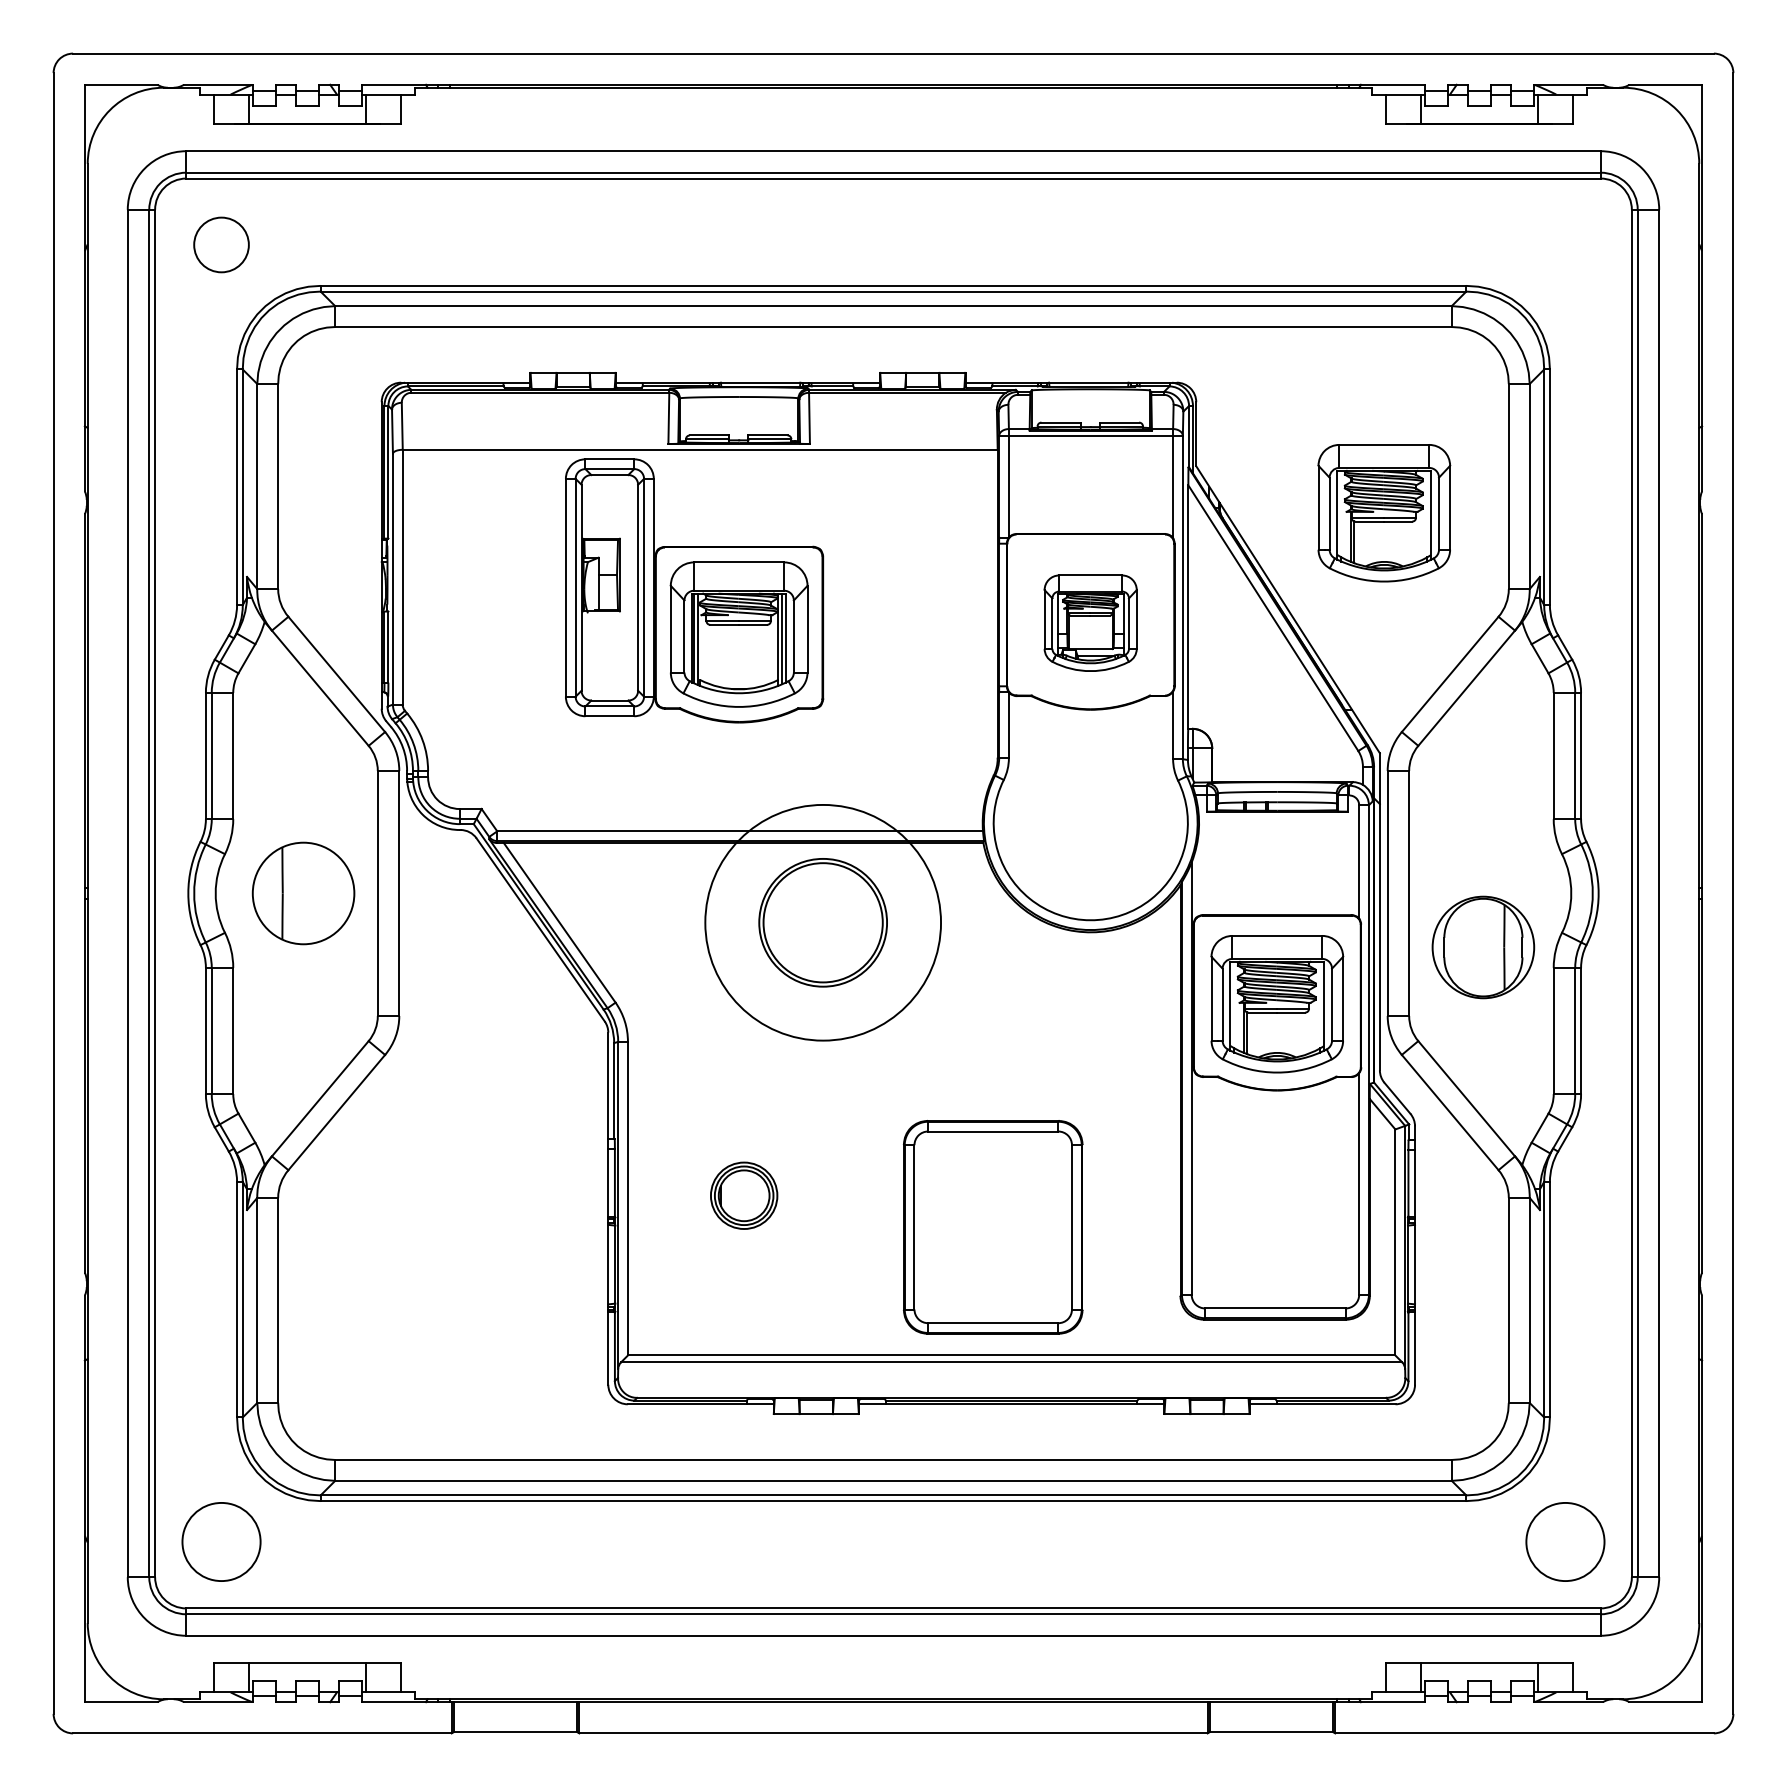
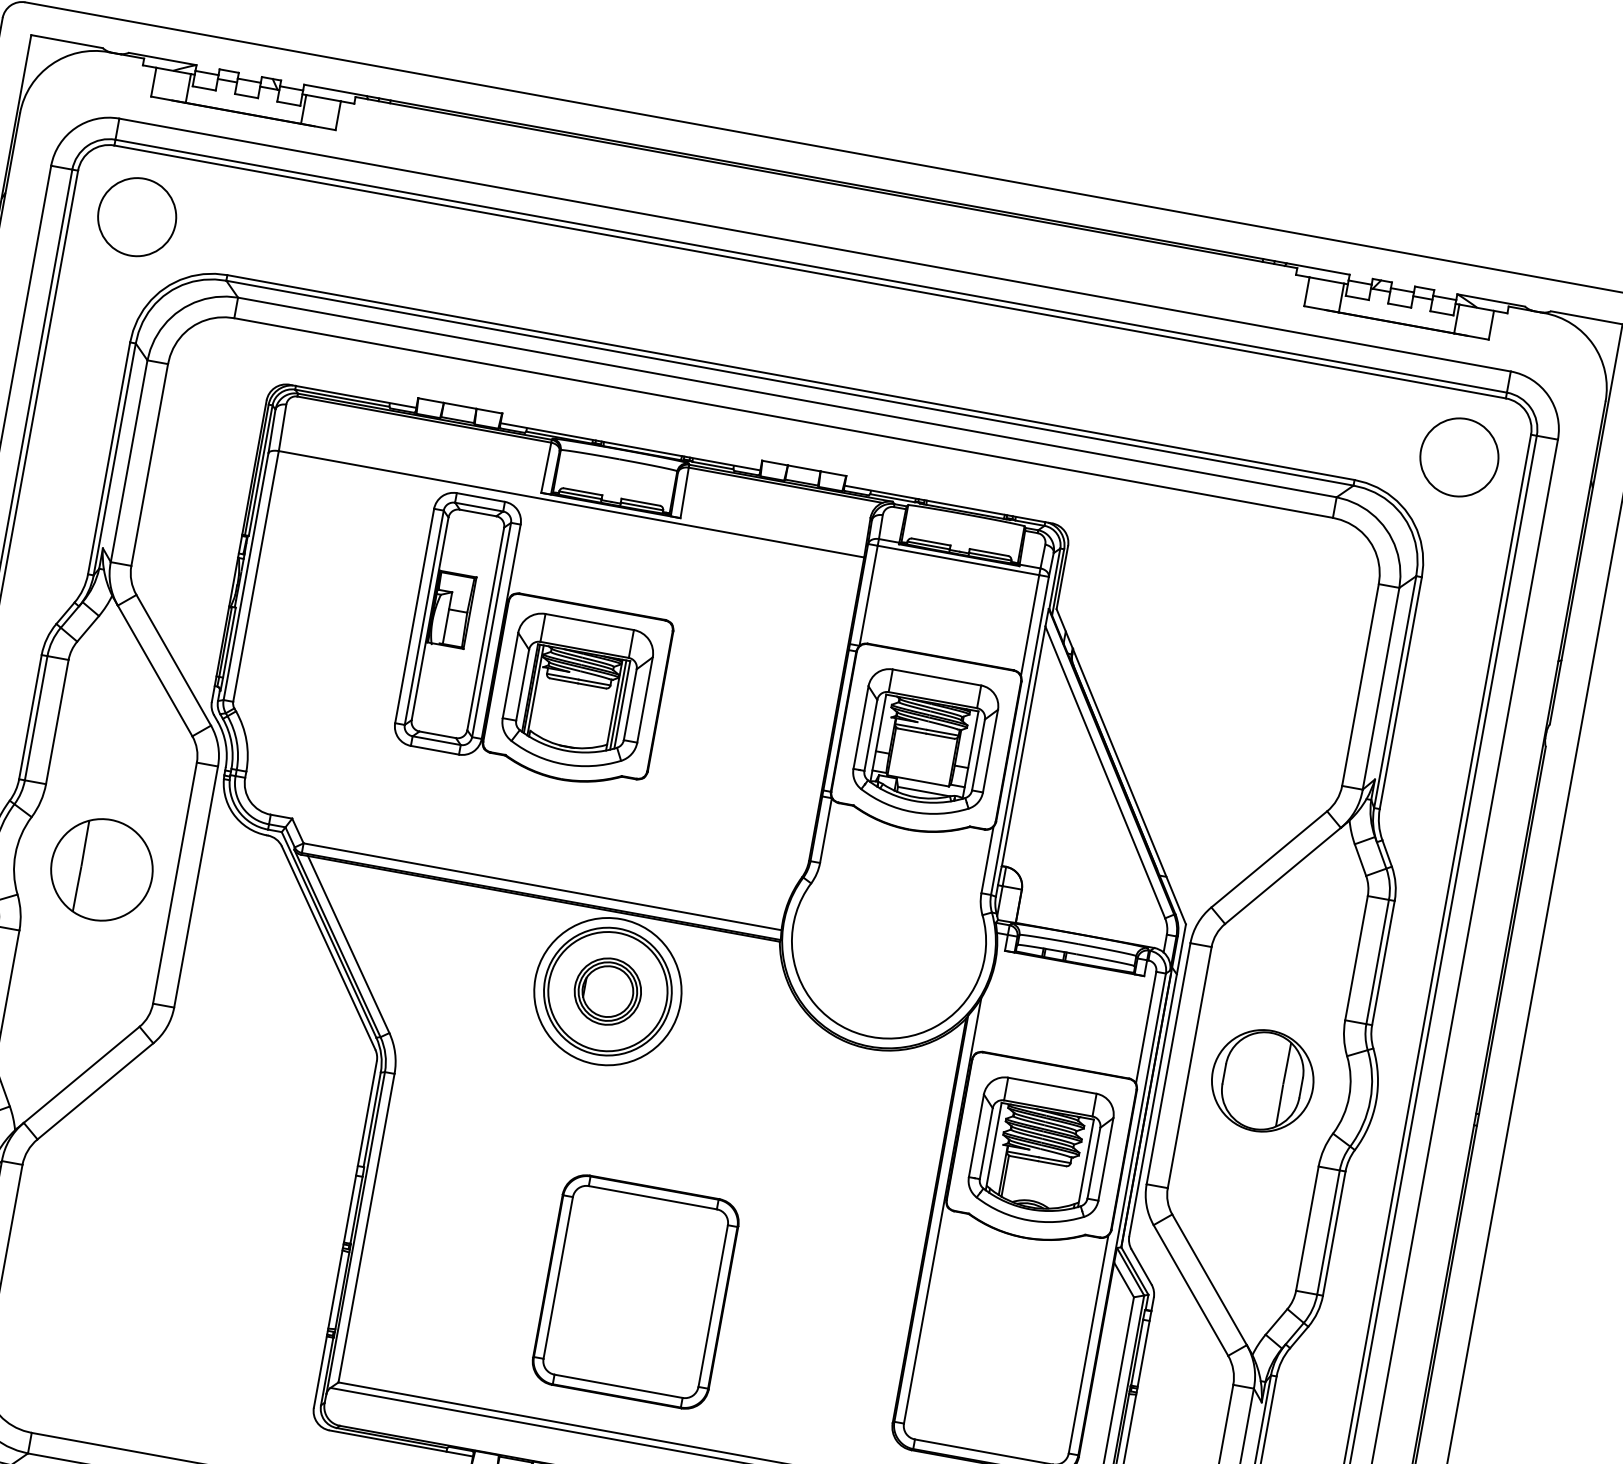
circle: (221, 244) -> (137, 216), size x1.43
circle: (1565, 244) -> (1459, 457), added
part: (1384, 513) -> (1233, 689), removed
part: (1090, 623) -> (924, 744), size x1.43
circle: (822, 922) -> (607, 991), size x0.62
part: (1483, 947) -> (1262, 1080), moved
part: (744, 1195) -> (608, 991), moved
part: (993, 1227) -> (635, 1292), moved

